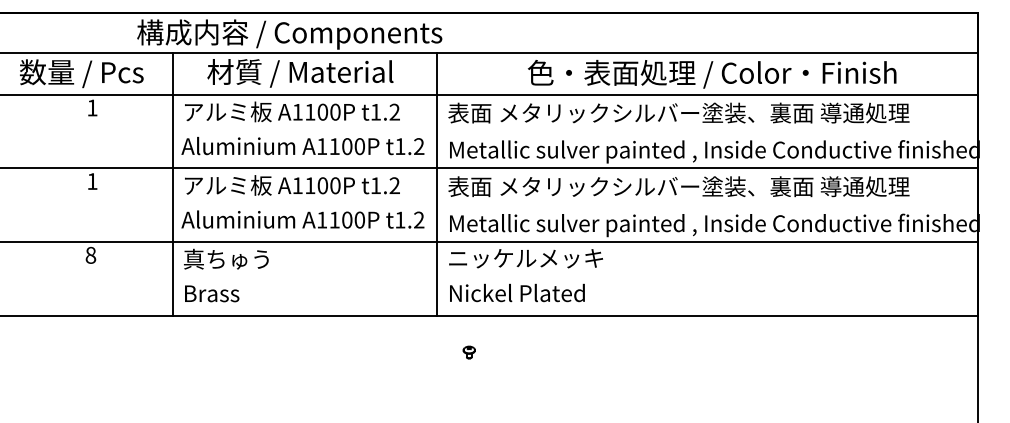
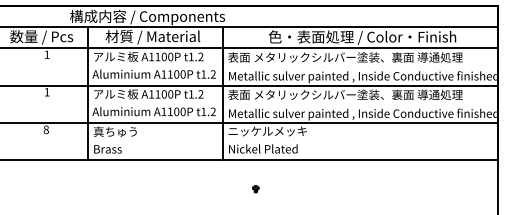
part: (468, 353) -> (255, 189), moved

